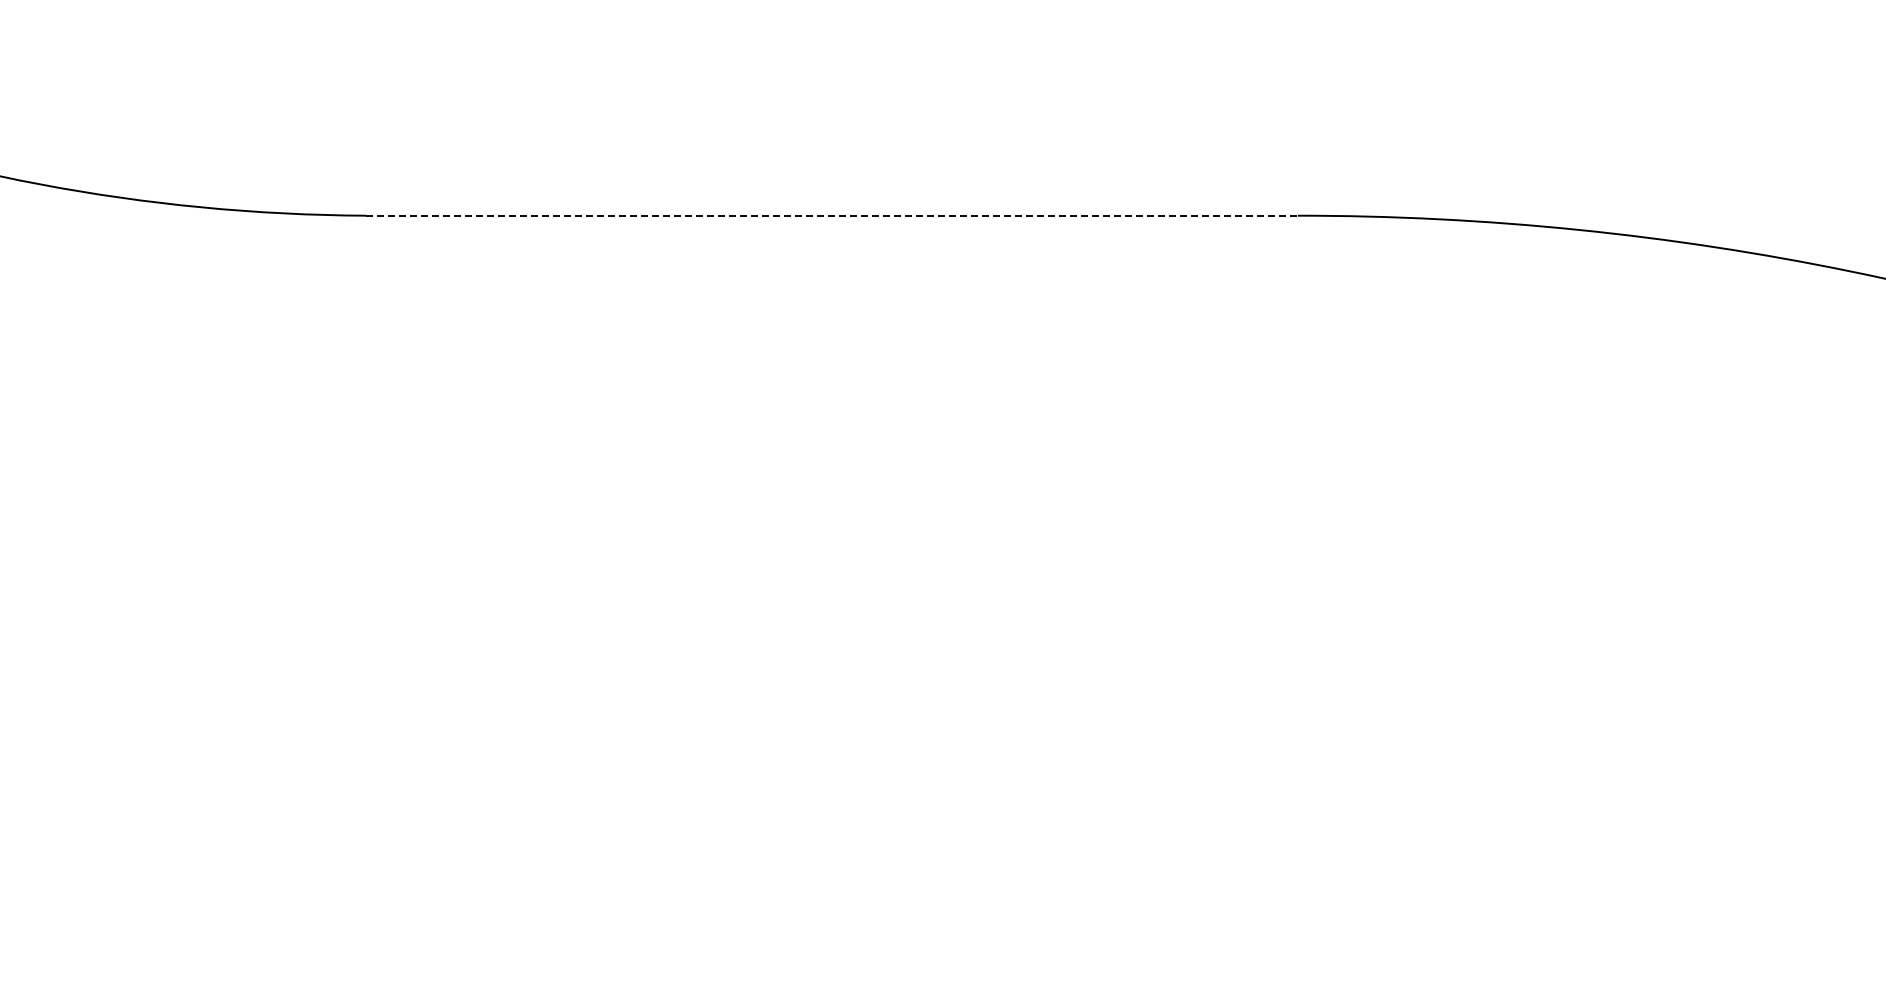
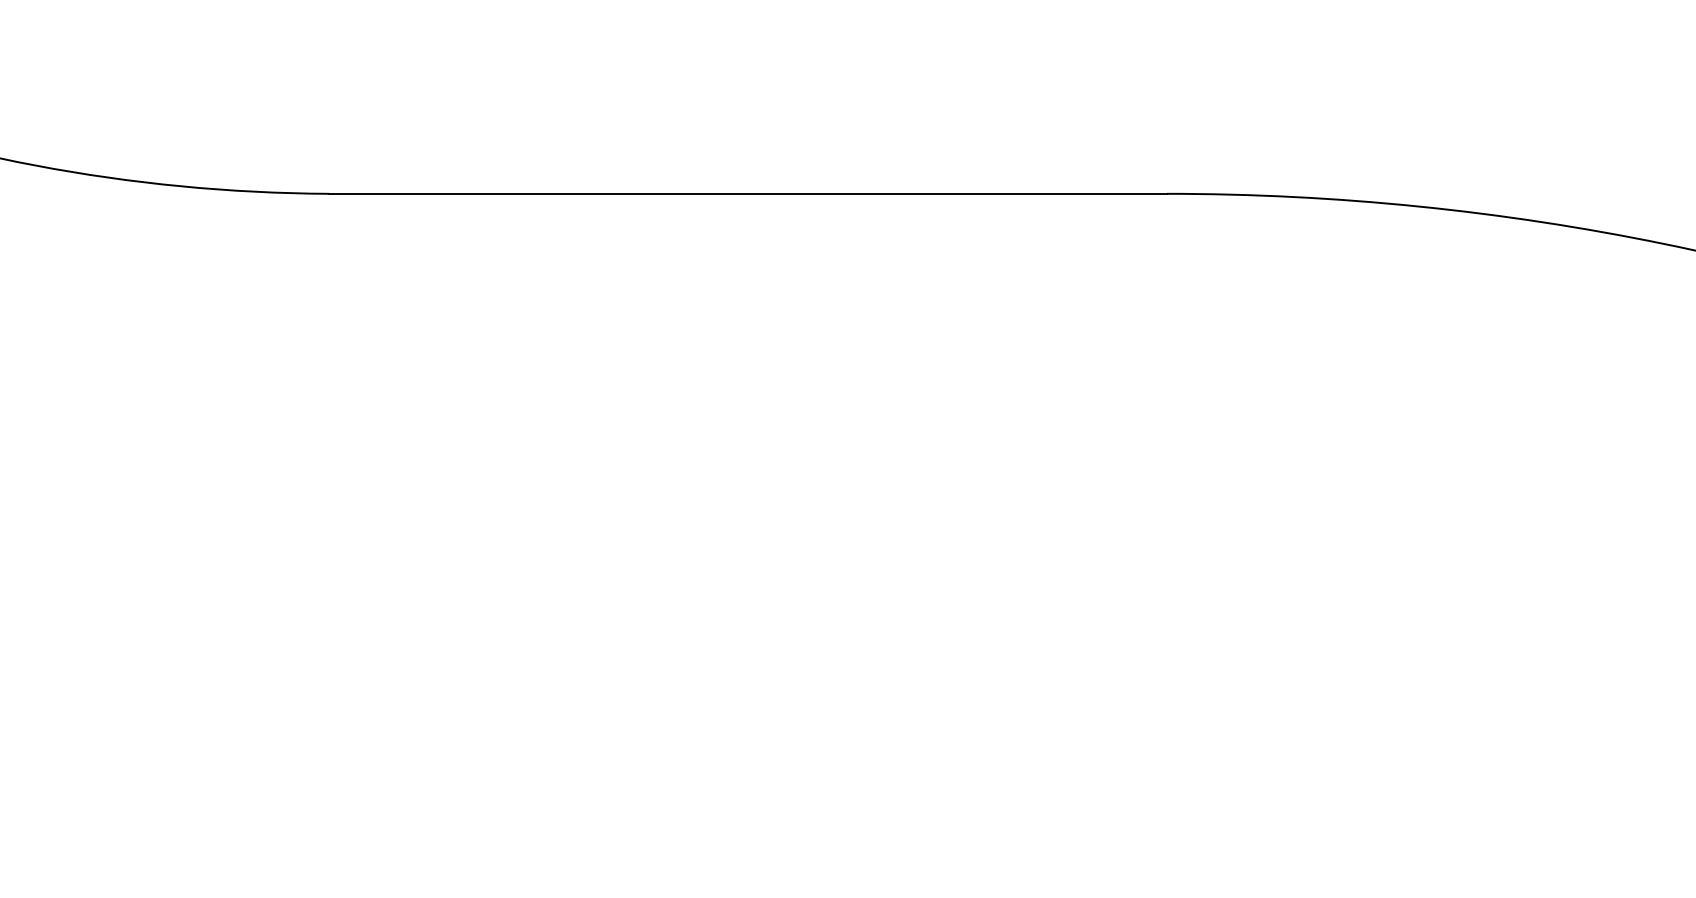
line: (832, 215) -> (748, 193), dashed -> solid

